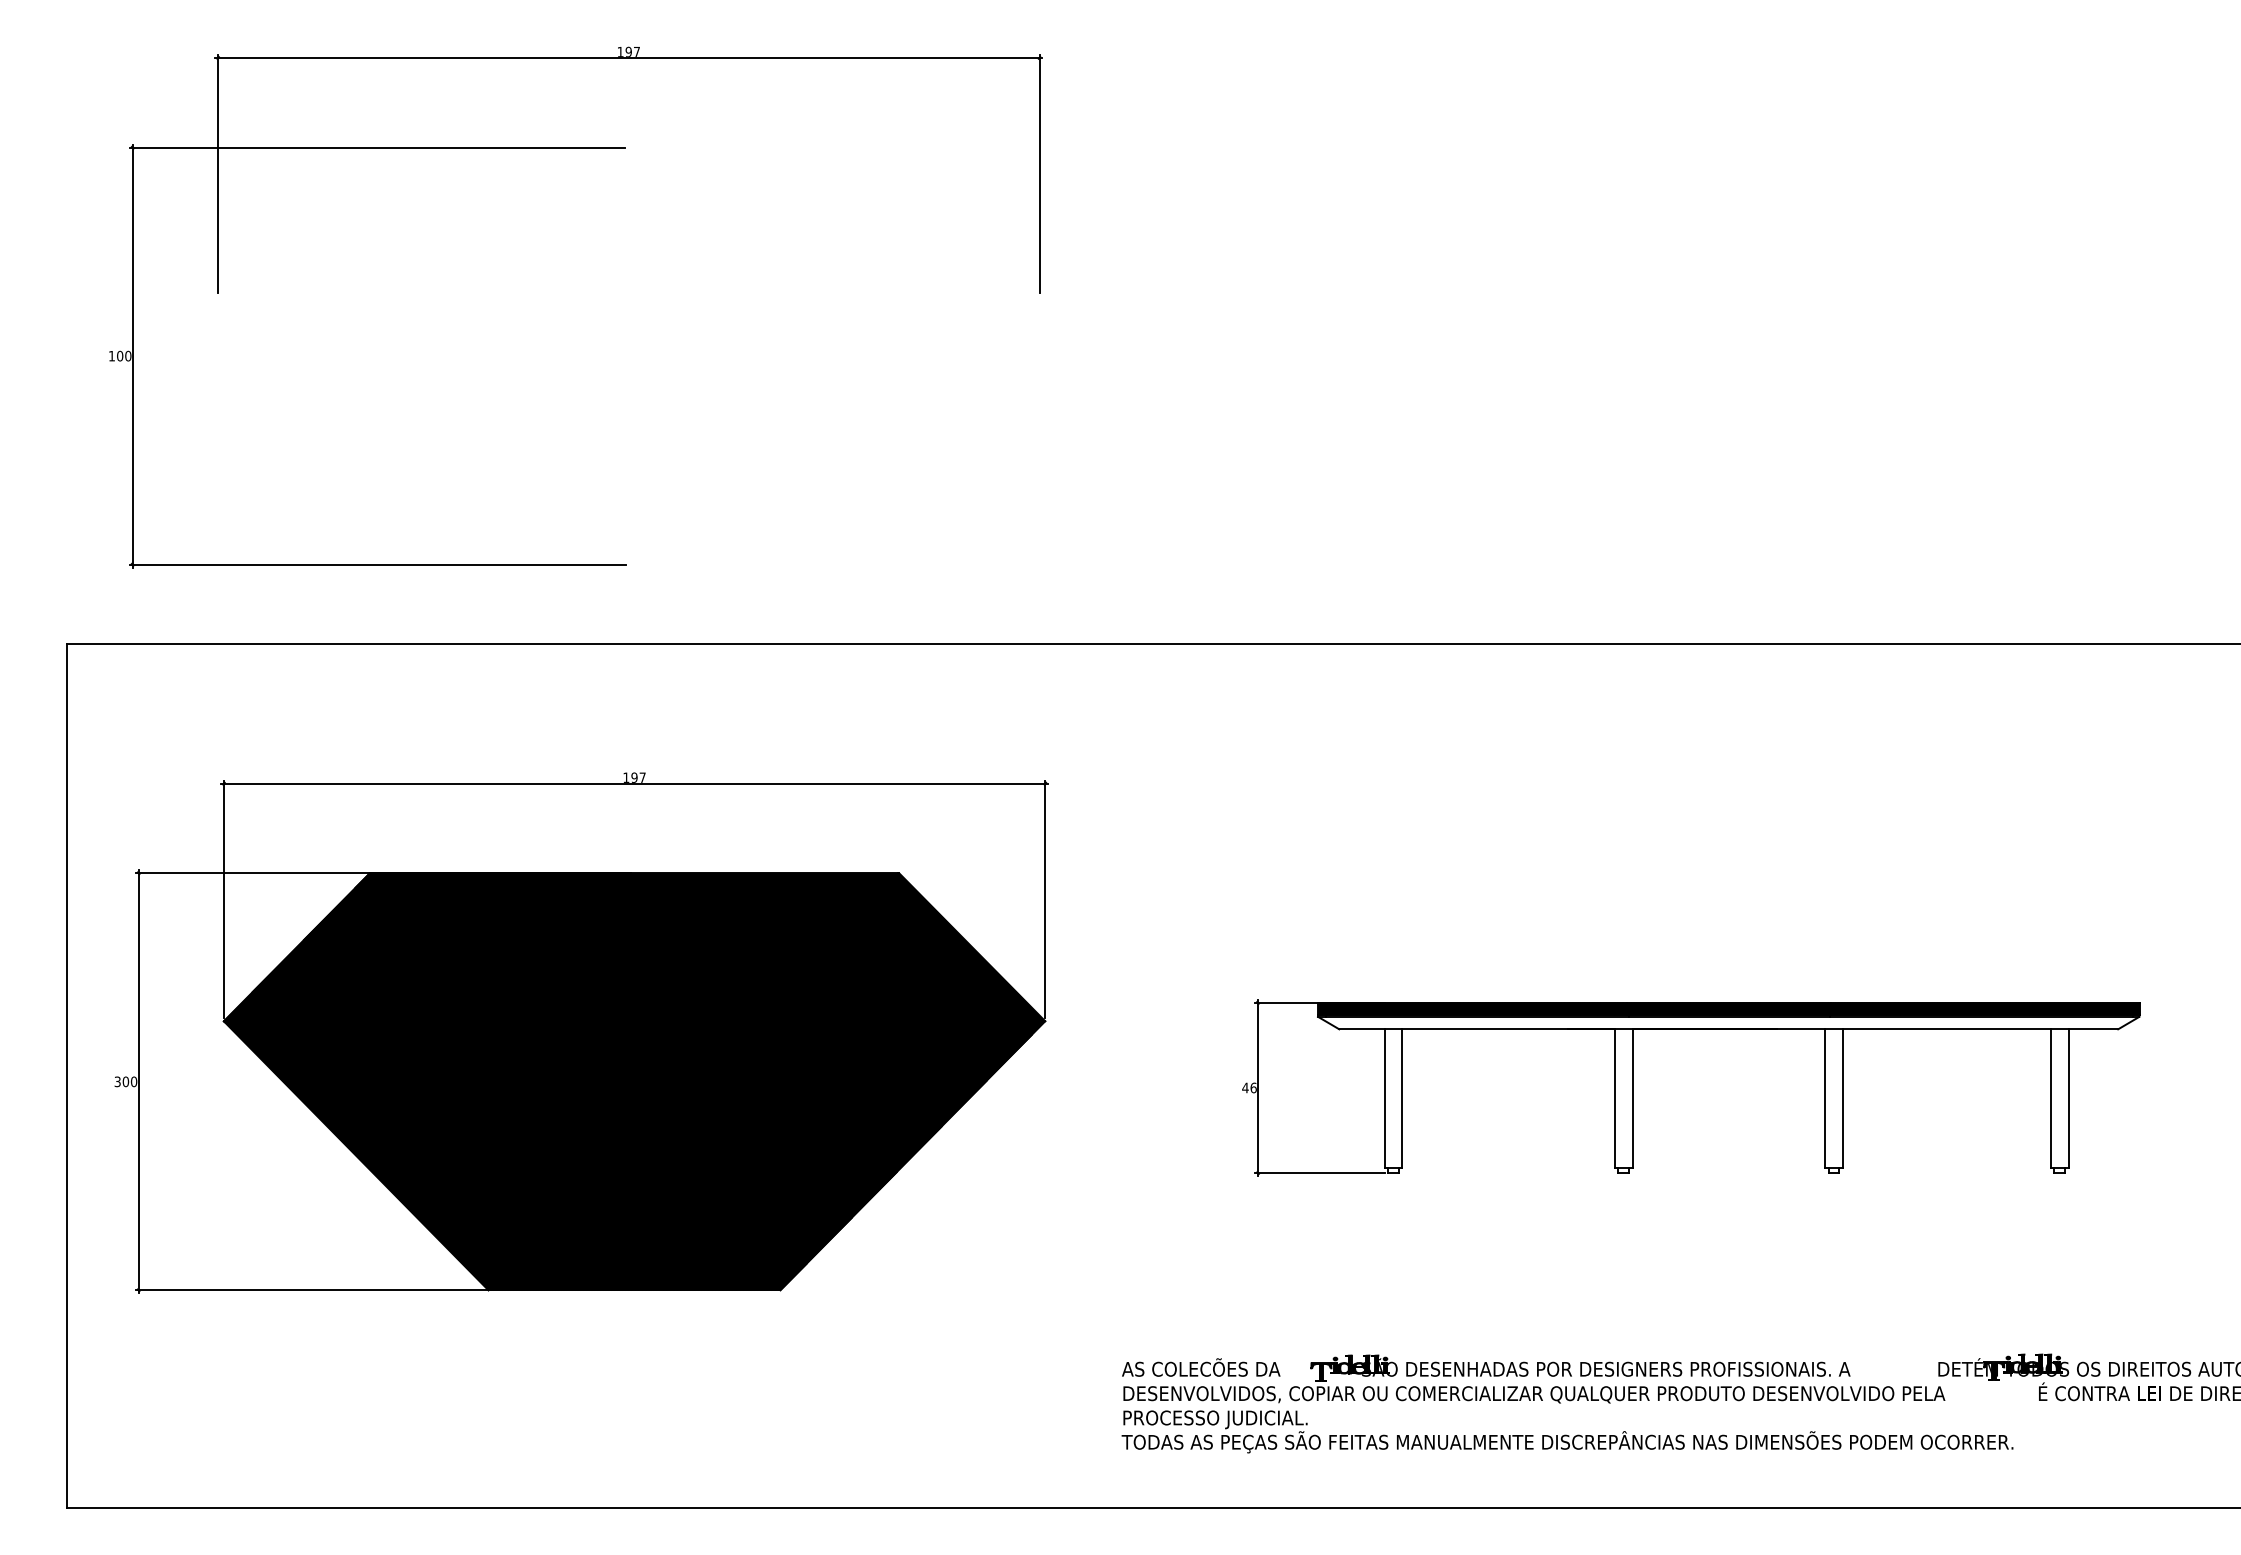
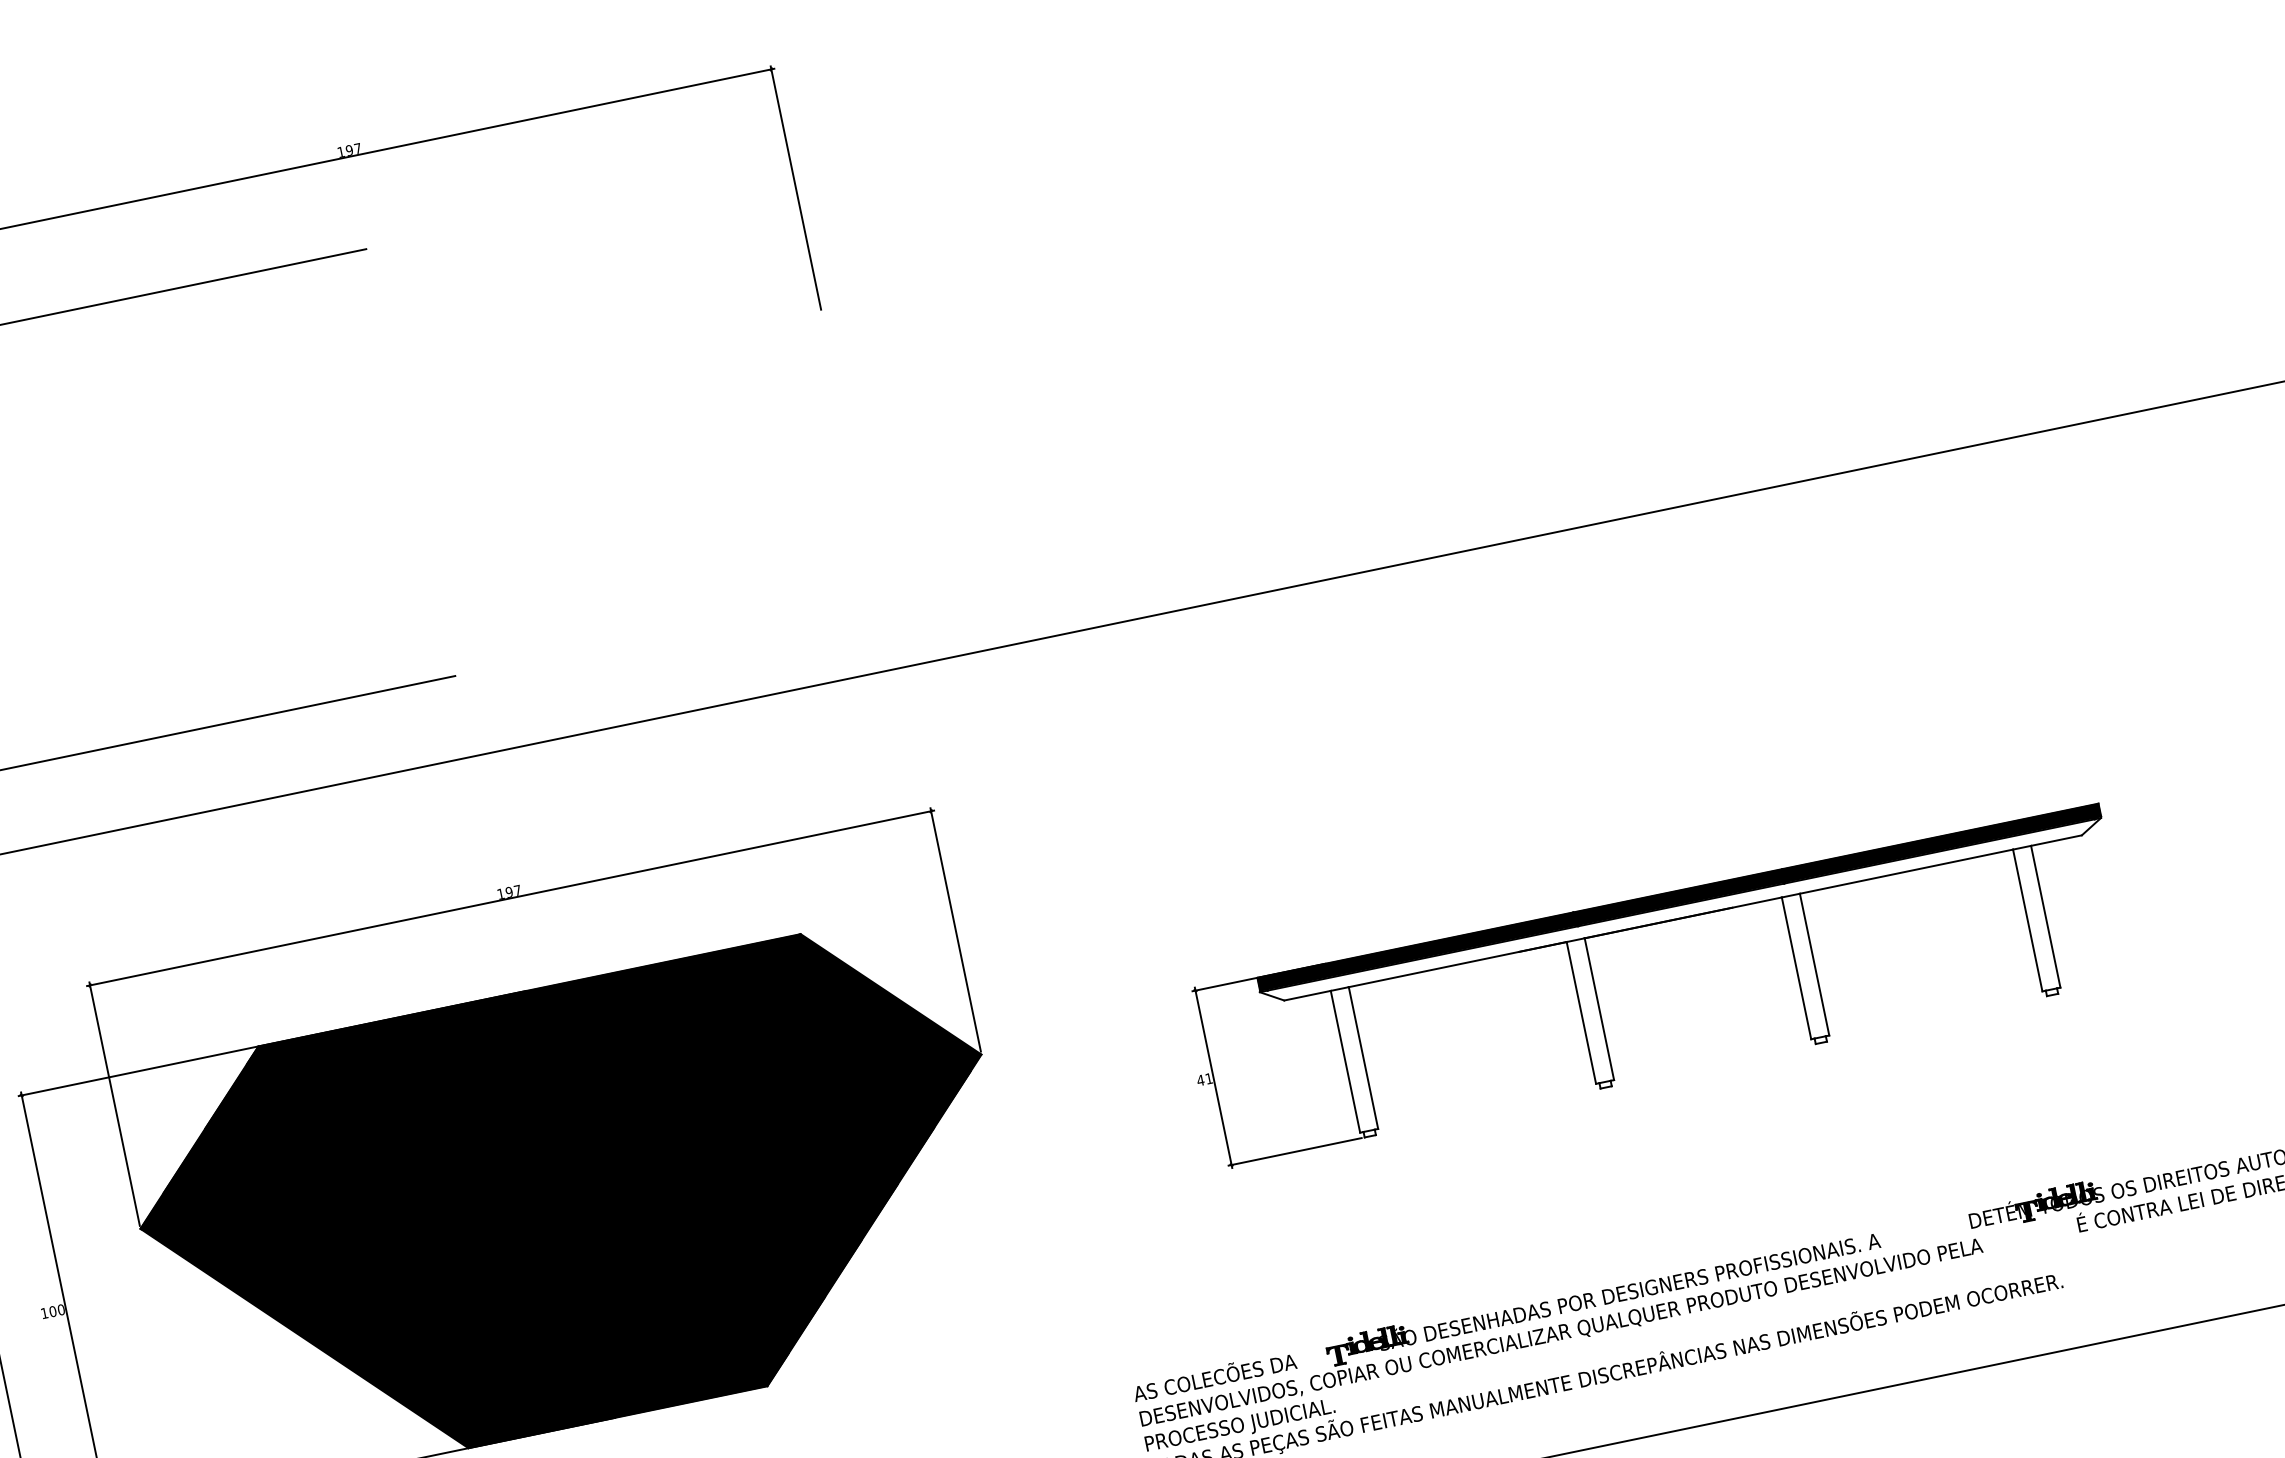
text: (117, 1081) -> (44, 1313), 300 -> 100
text: (1253, 1087) -> (1208, 1078), 46 -> 41

